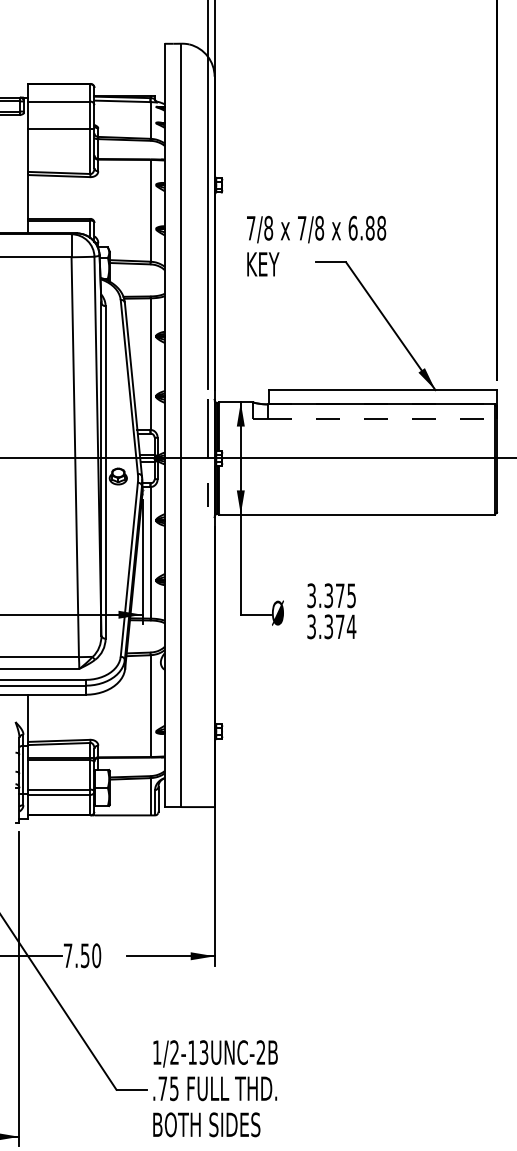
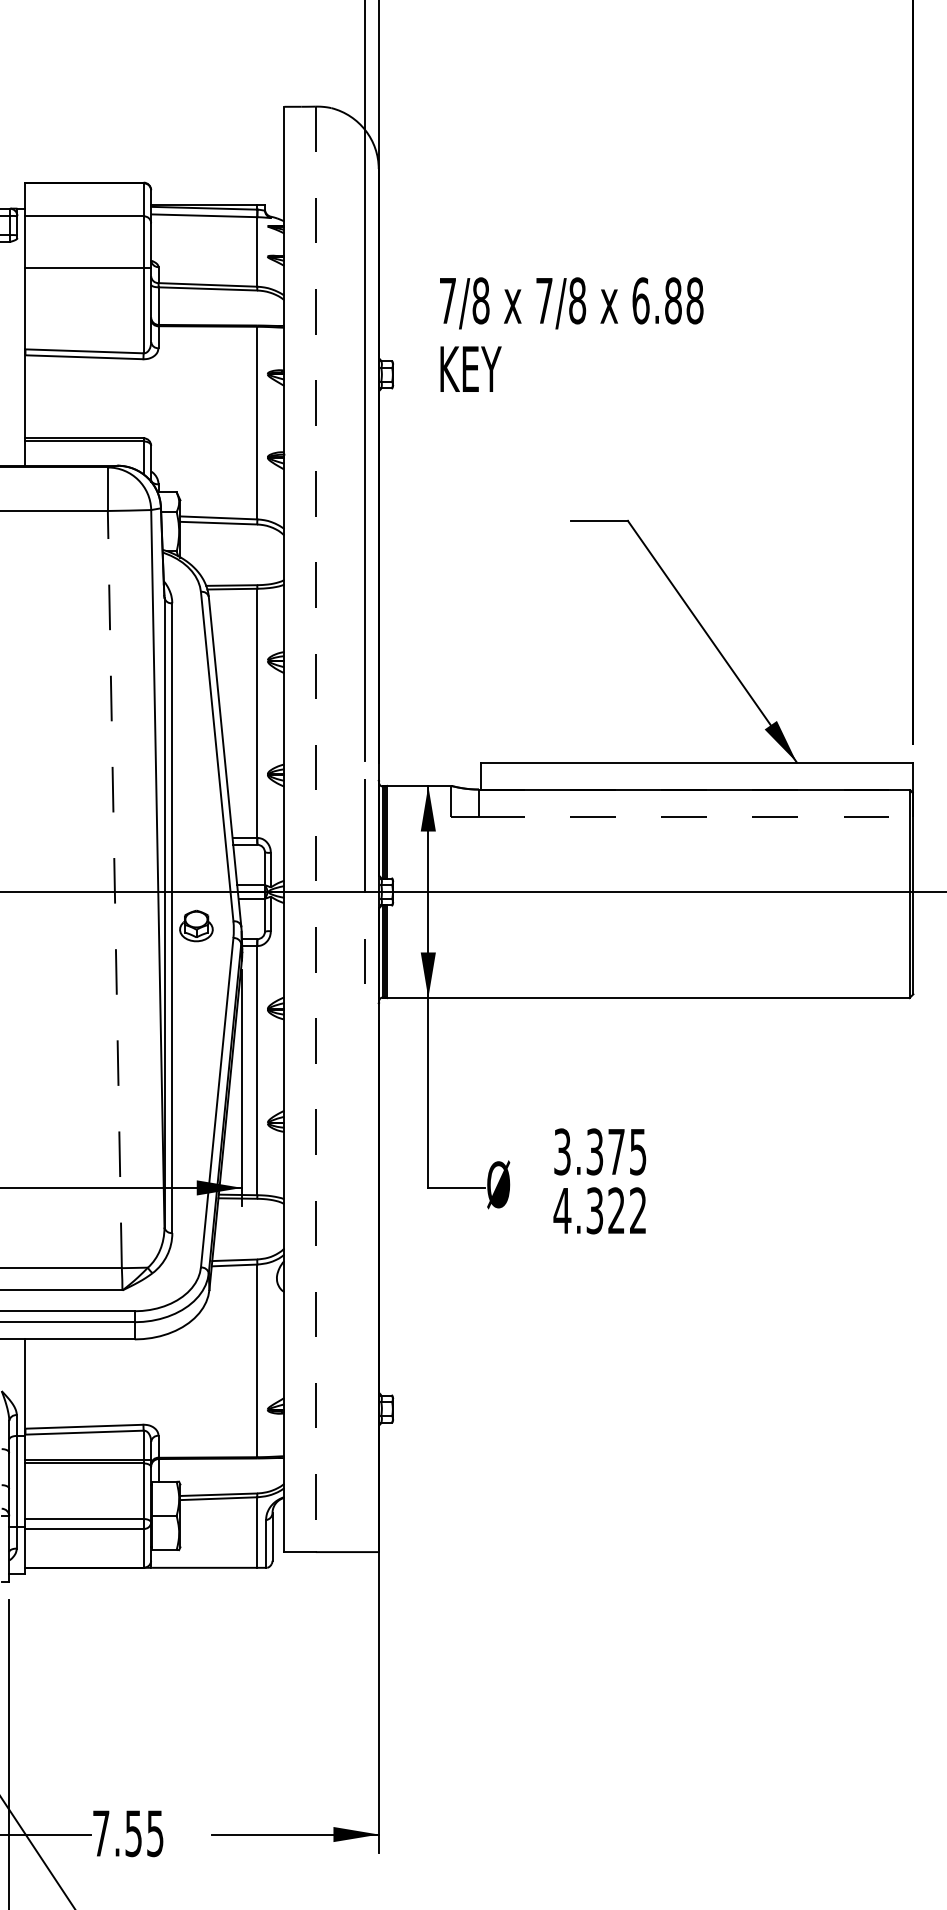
text: (316, 245) -> (571, 333), moved
line: (181, 425) -> (316, 829), solid -> dashed
line: (75, 457) -> (115, 890), solid -> dashed
text: (331, 626) -> (600, 1210), 3.374 -> 4.322
text: (96, 955) -> (155, 1833), 7.50 -> 7.55

